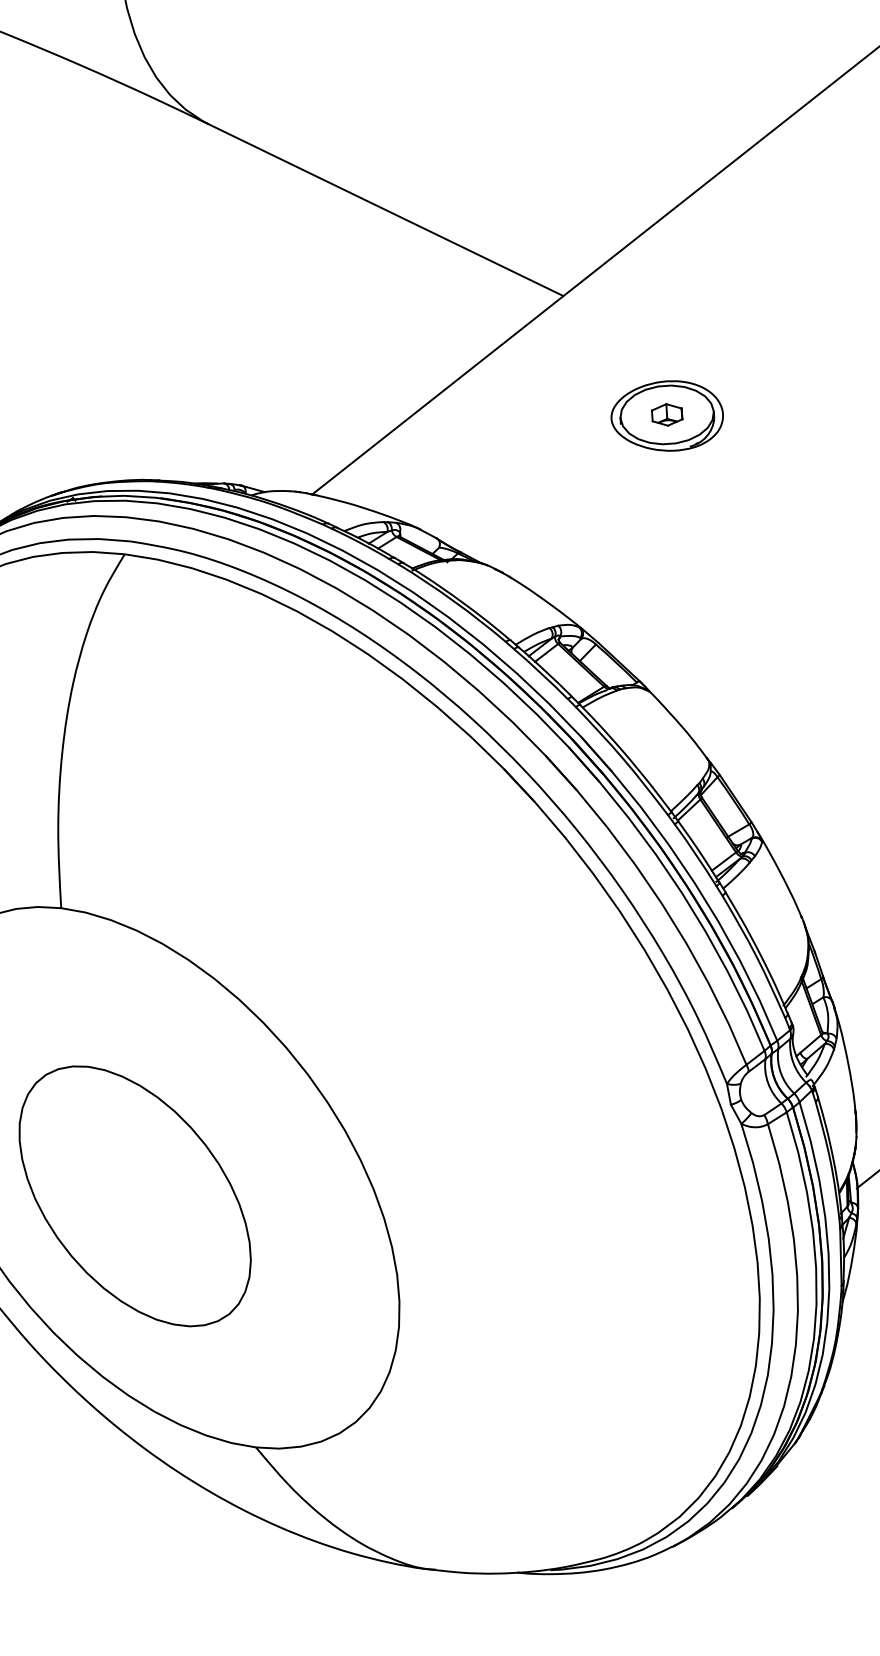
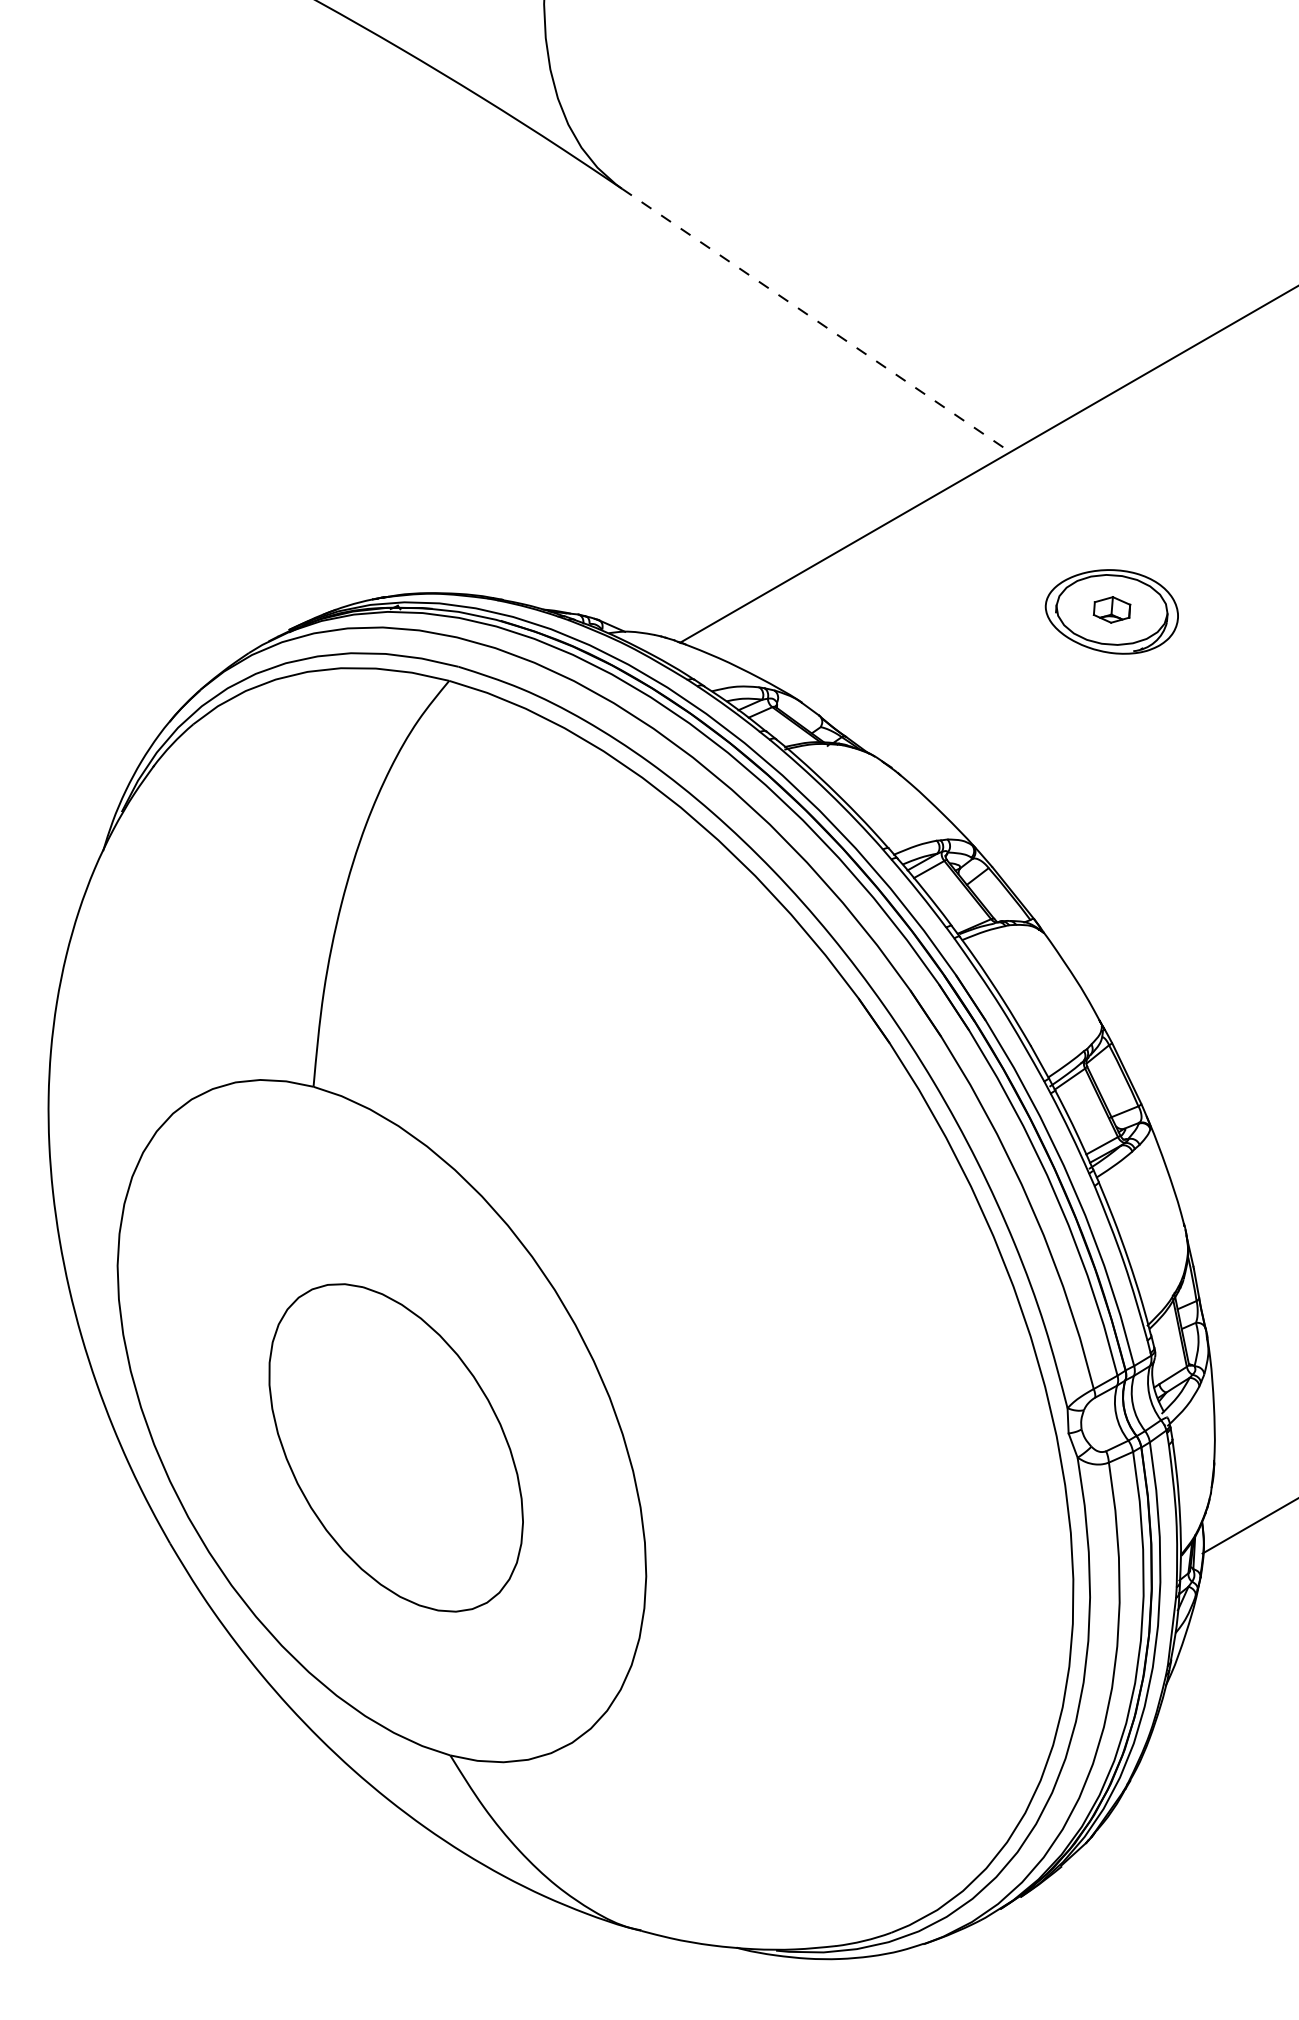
line: (386, 210) -> (816, 320), solid -> dashed
part: (134, 1196) -> (395, 1447), moved

